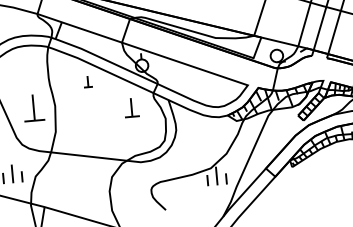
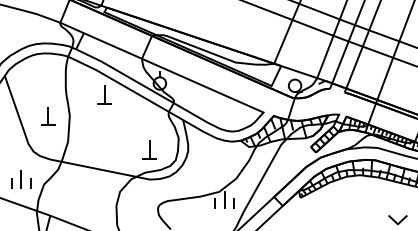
part: (87, 81) -> (104, 94), size x1.67
part: (131, 107) -> (149, 149), moved
part: (34, 108) -> (48, 116), size x0.71

